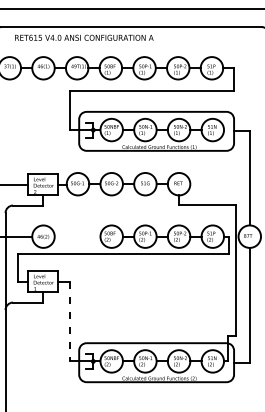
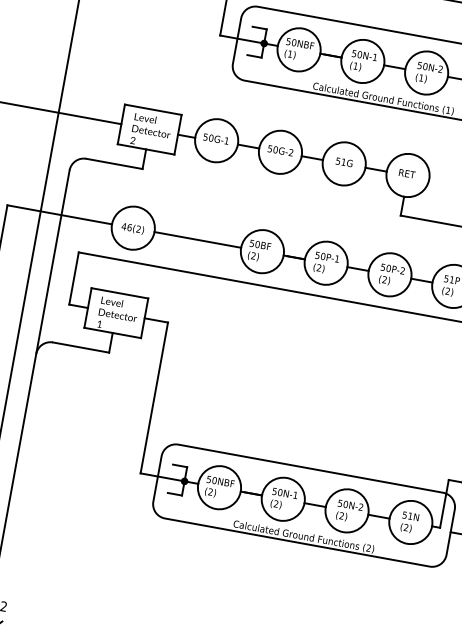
line: (77, 236) -> (197, 239), added
line: (70, 321) -> (155, 398), dashed -> solid

